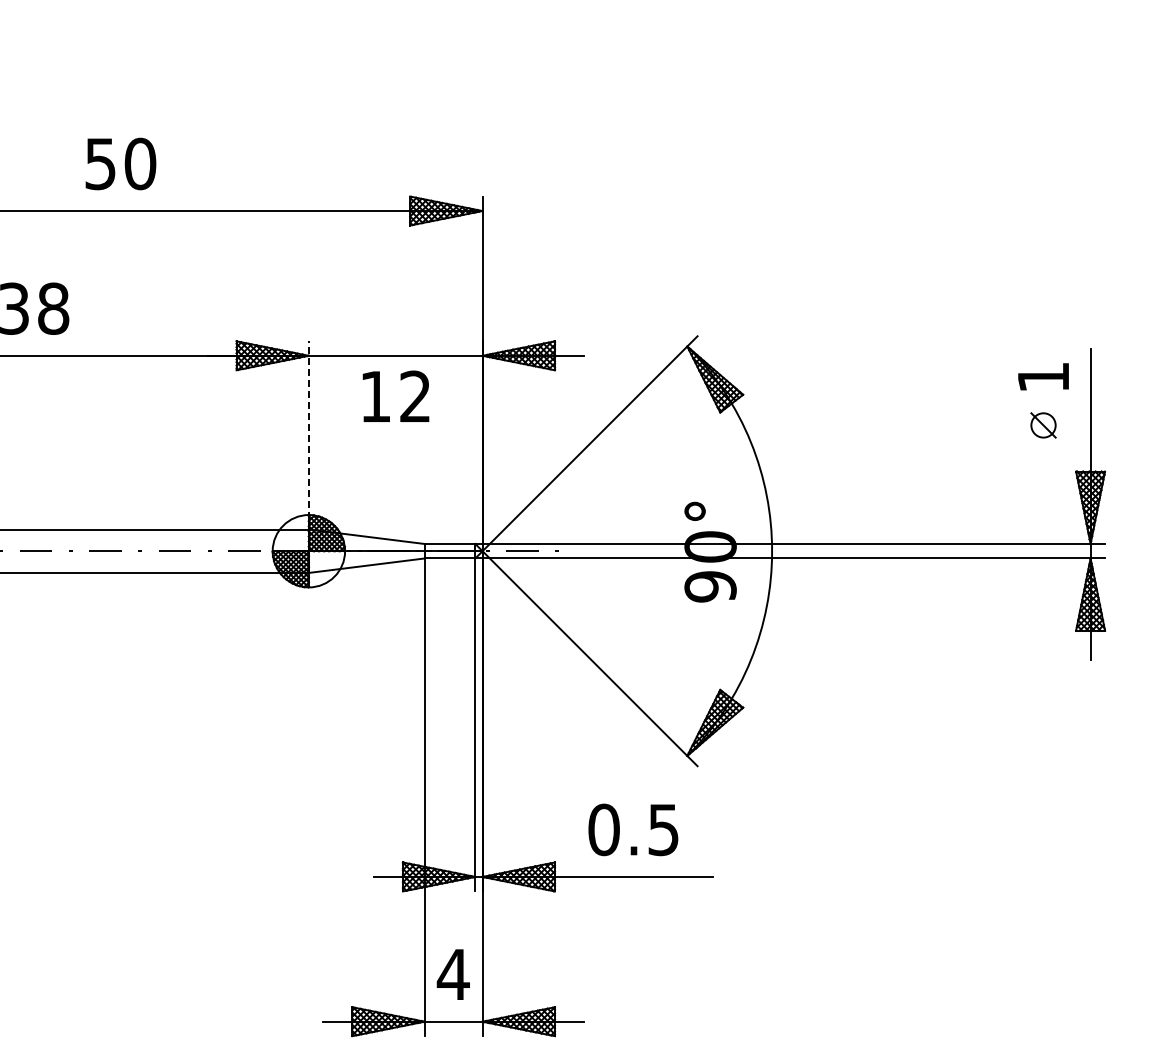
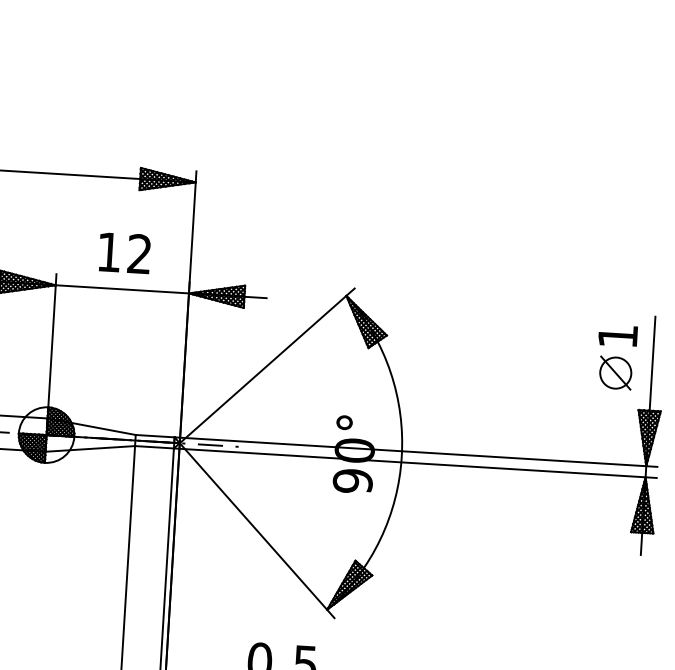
text: (395, 395) -> (124, 252), moved
part: (1043, 425) -> (615, 373), size x1.67
line: (308, 434) -> (51, 345), dashed -> solid

